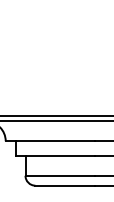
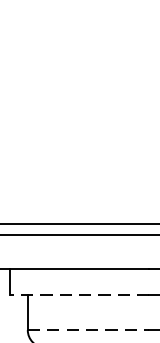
line: (55, 156) -> (80, 296), solid -> dashed
line: (60, 175) -> (89, 329), solid -> dashed

